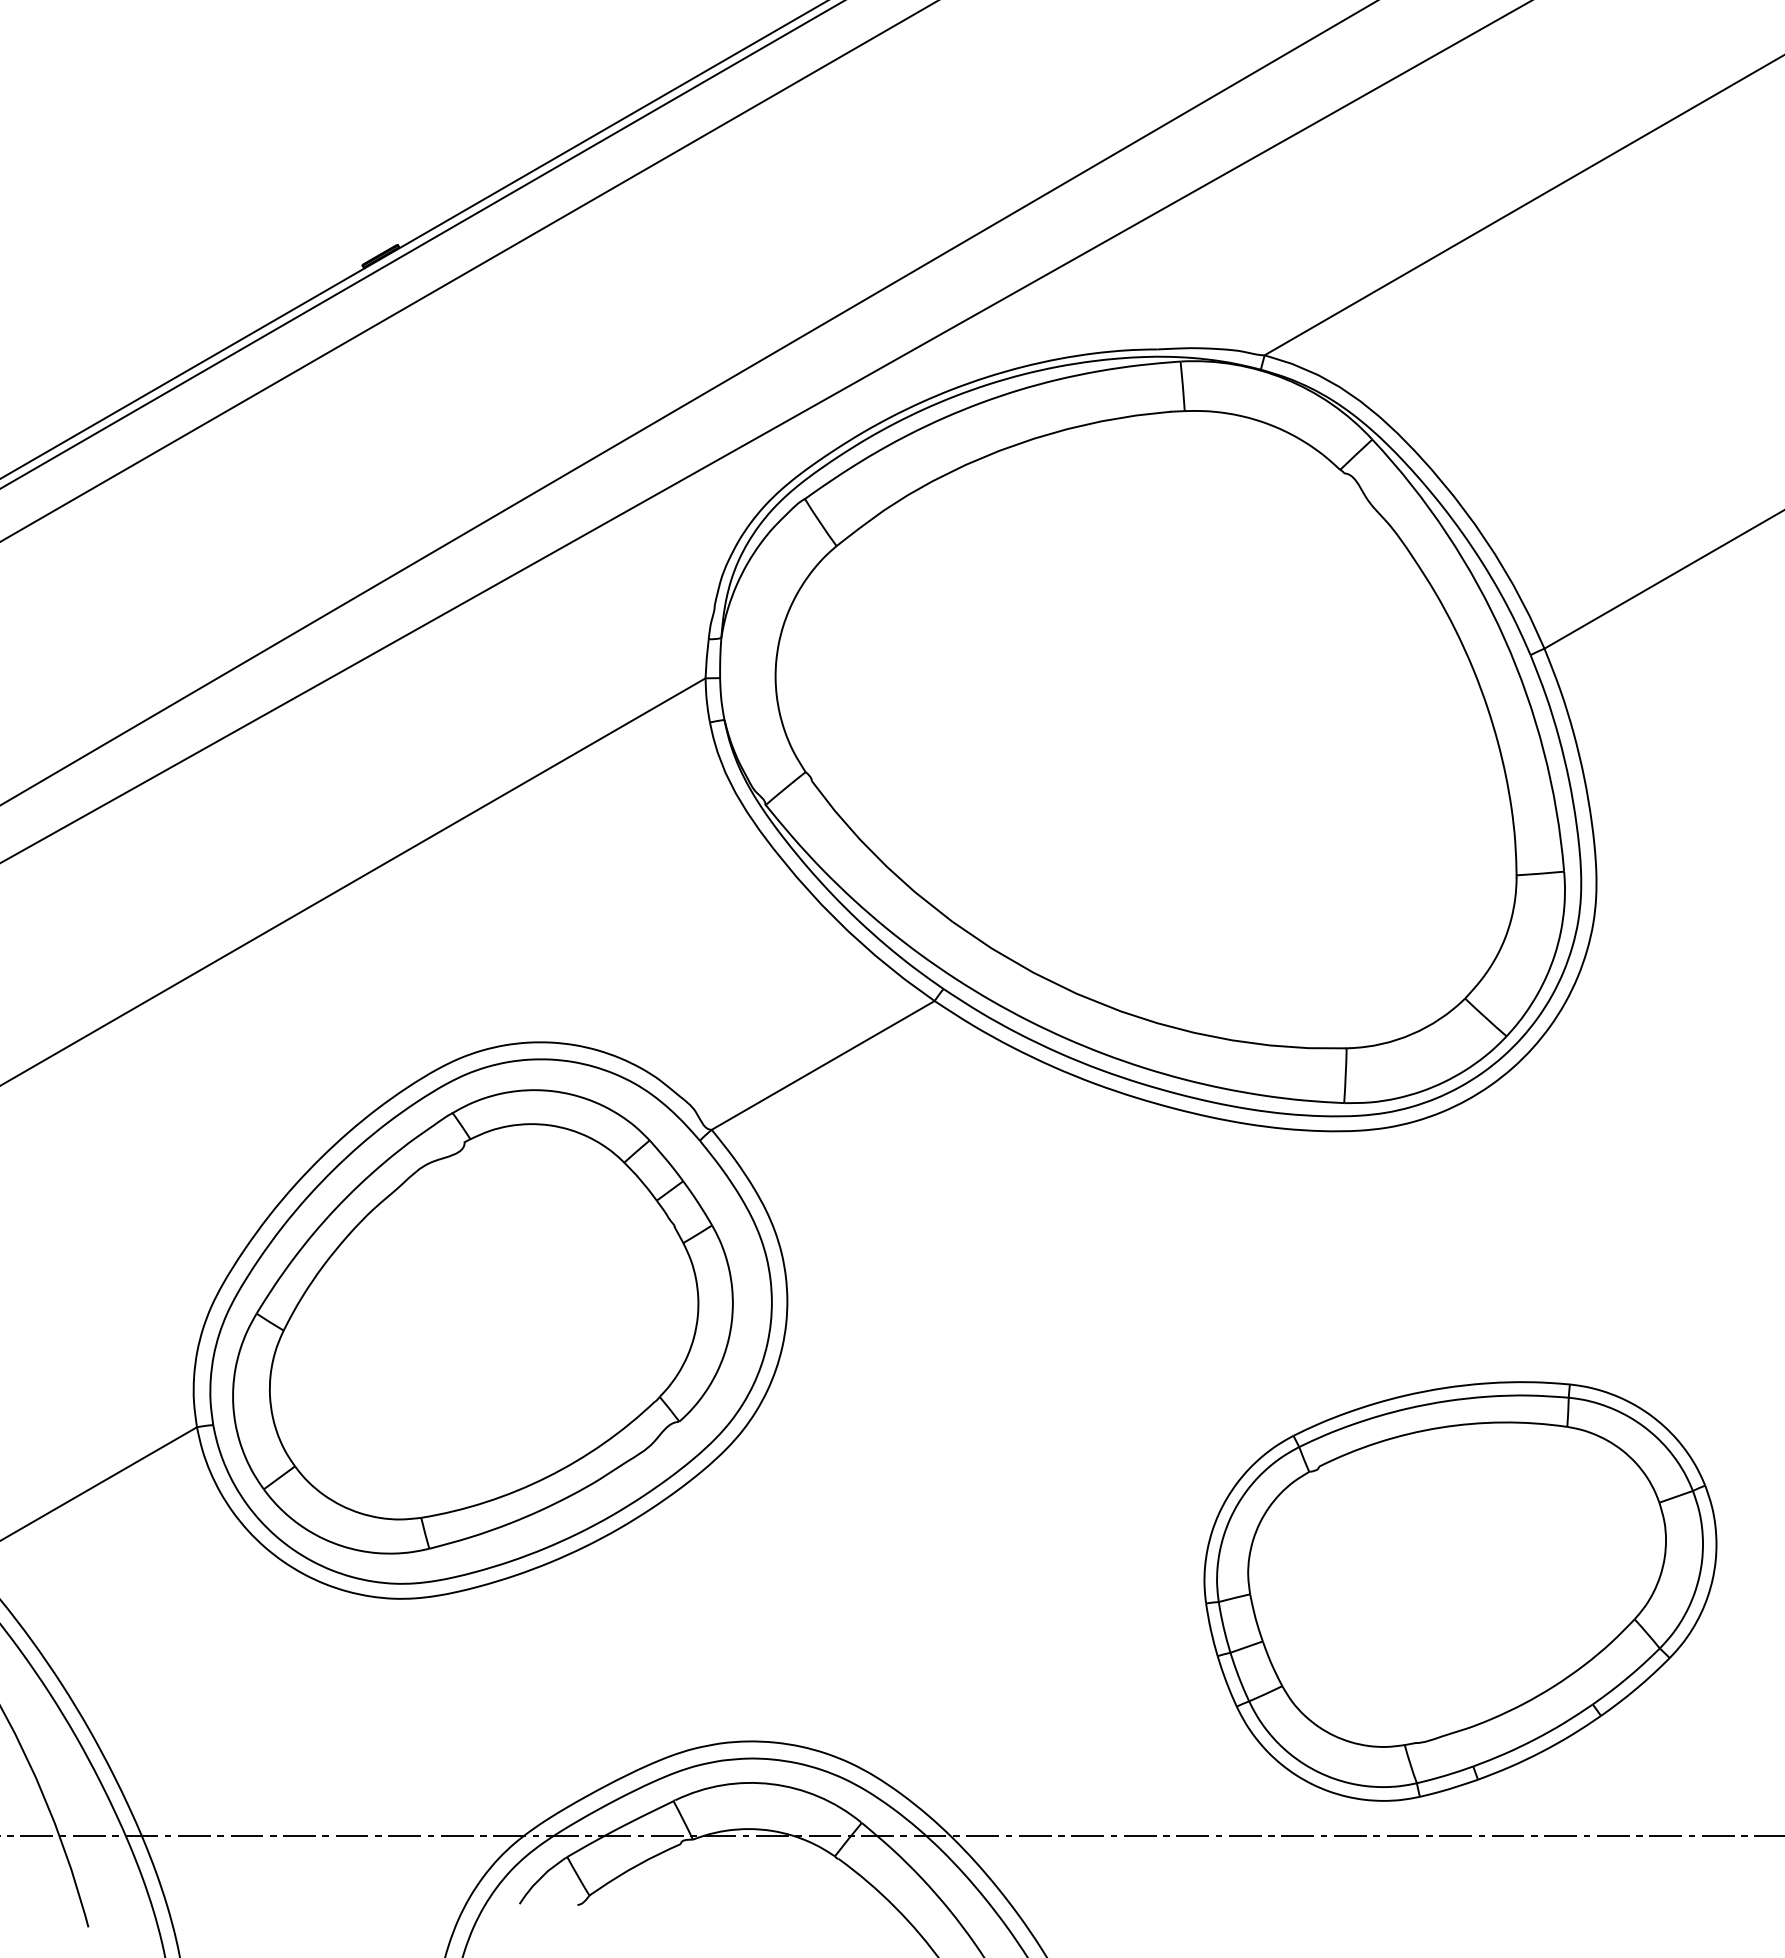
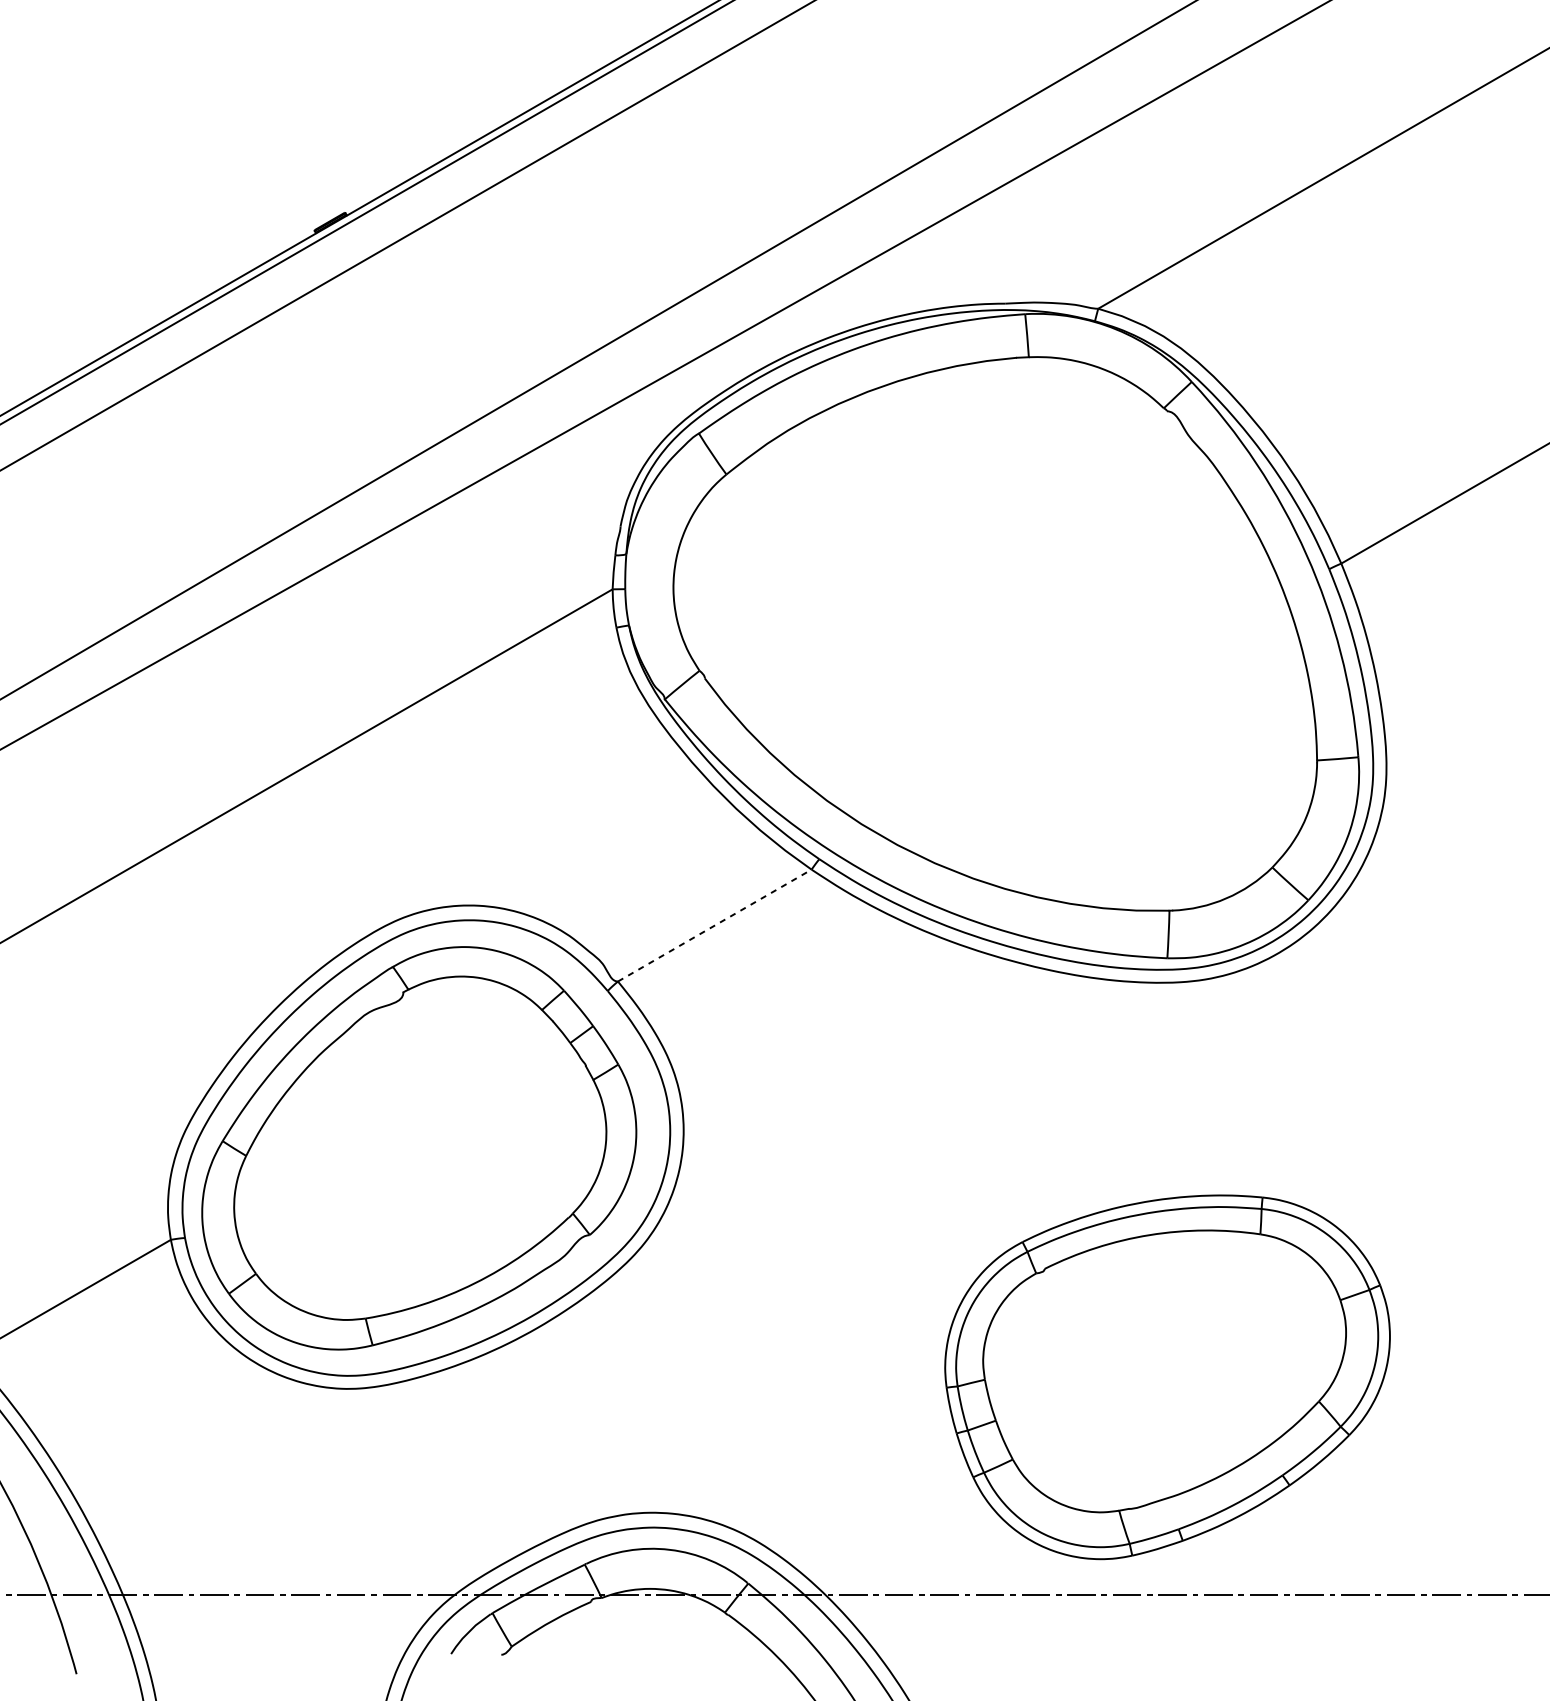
line: (823, 1065) -> (715, 925), solid -> dashed
part: (1460, 1591) -> (1167, 1377), moved

